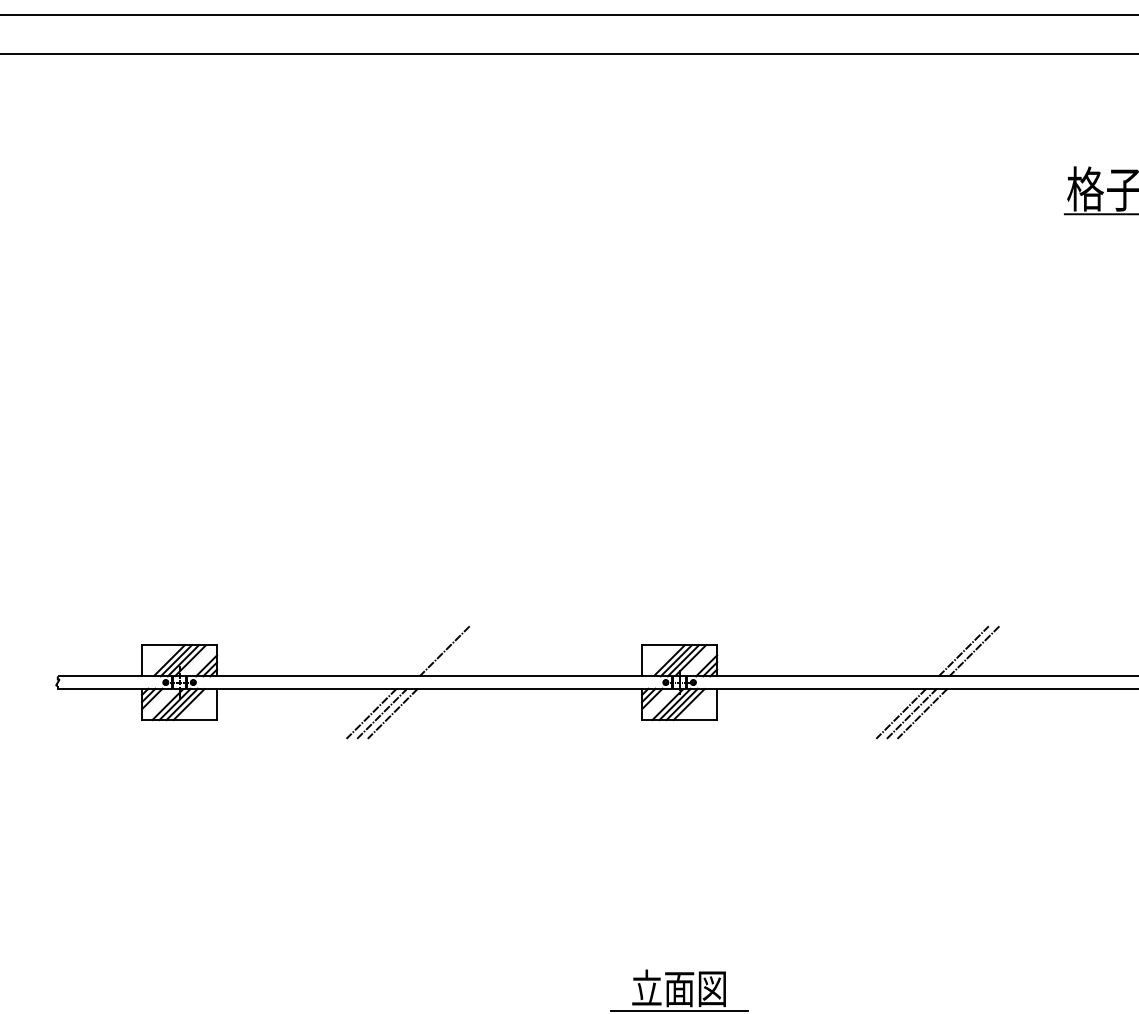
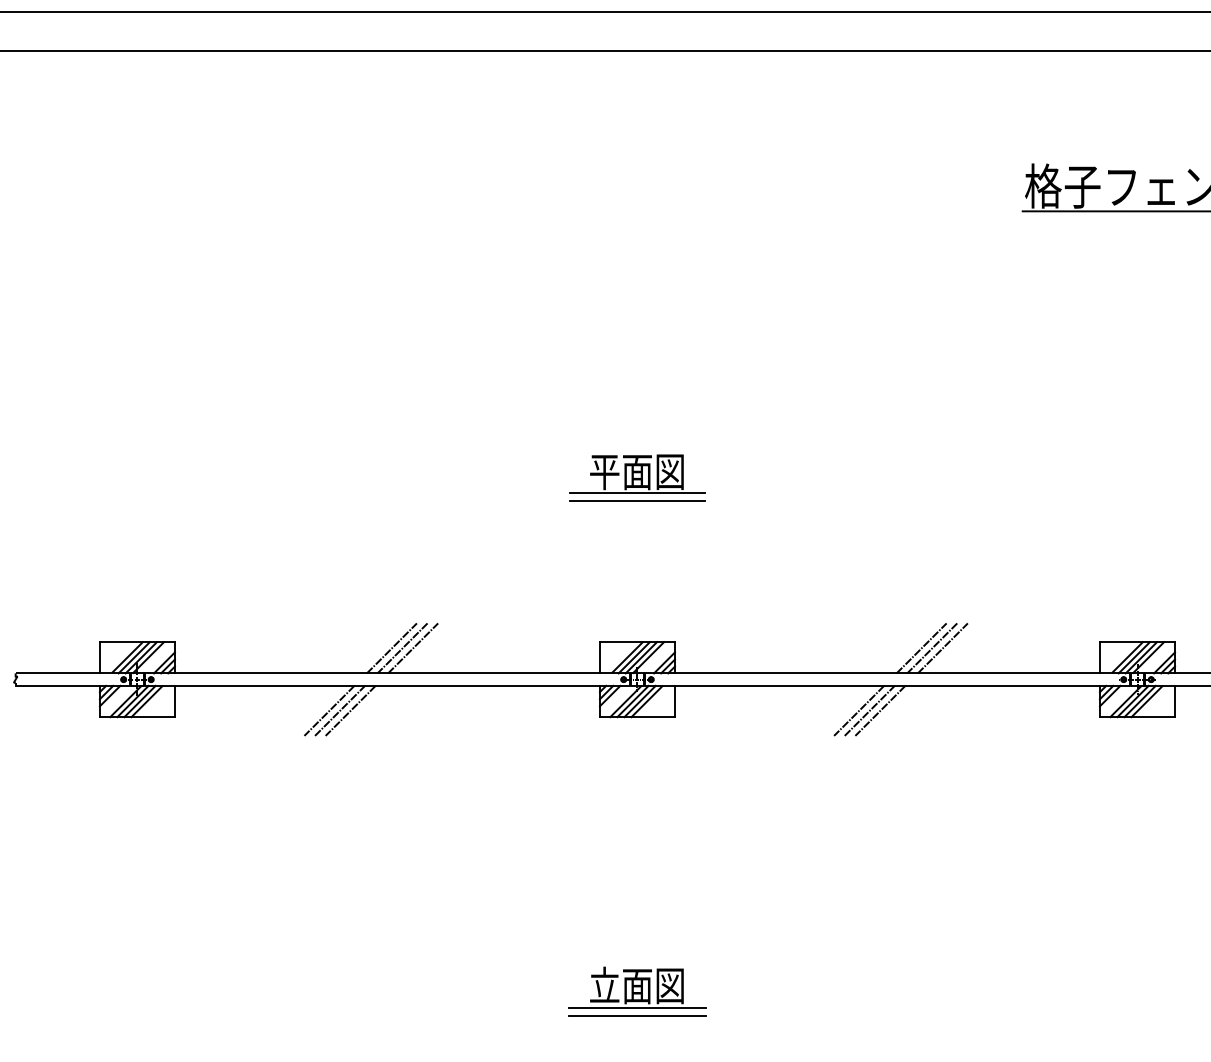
part: (679, 480) -> (637, 477), added
line: (433, 651) -> (391, 648), added
line: (455, 651) -> (413, 648), added
line: (984, 651) -> (942, 648), added

